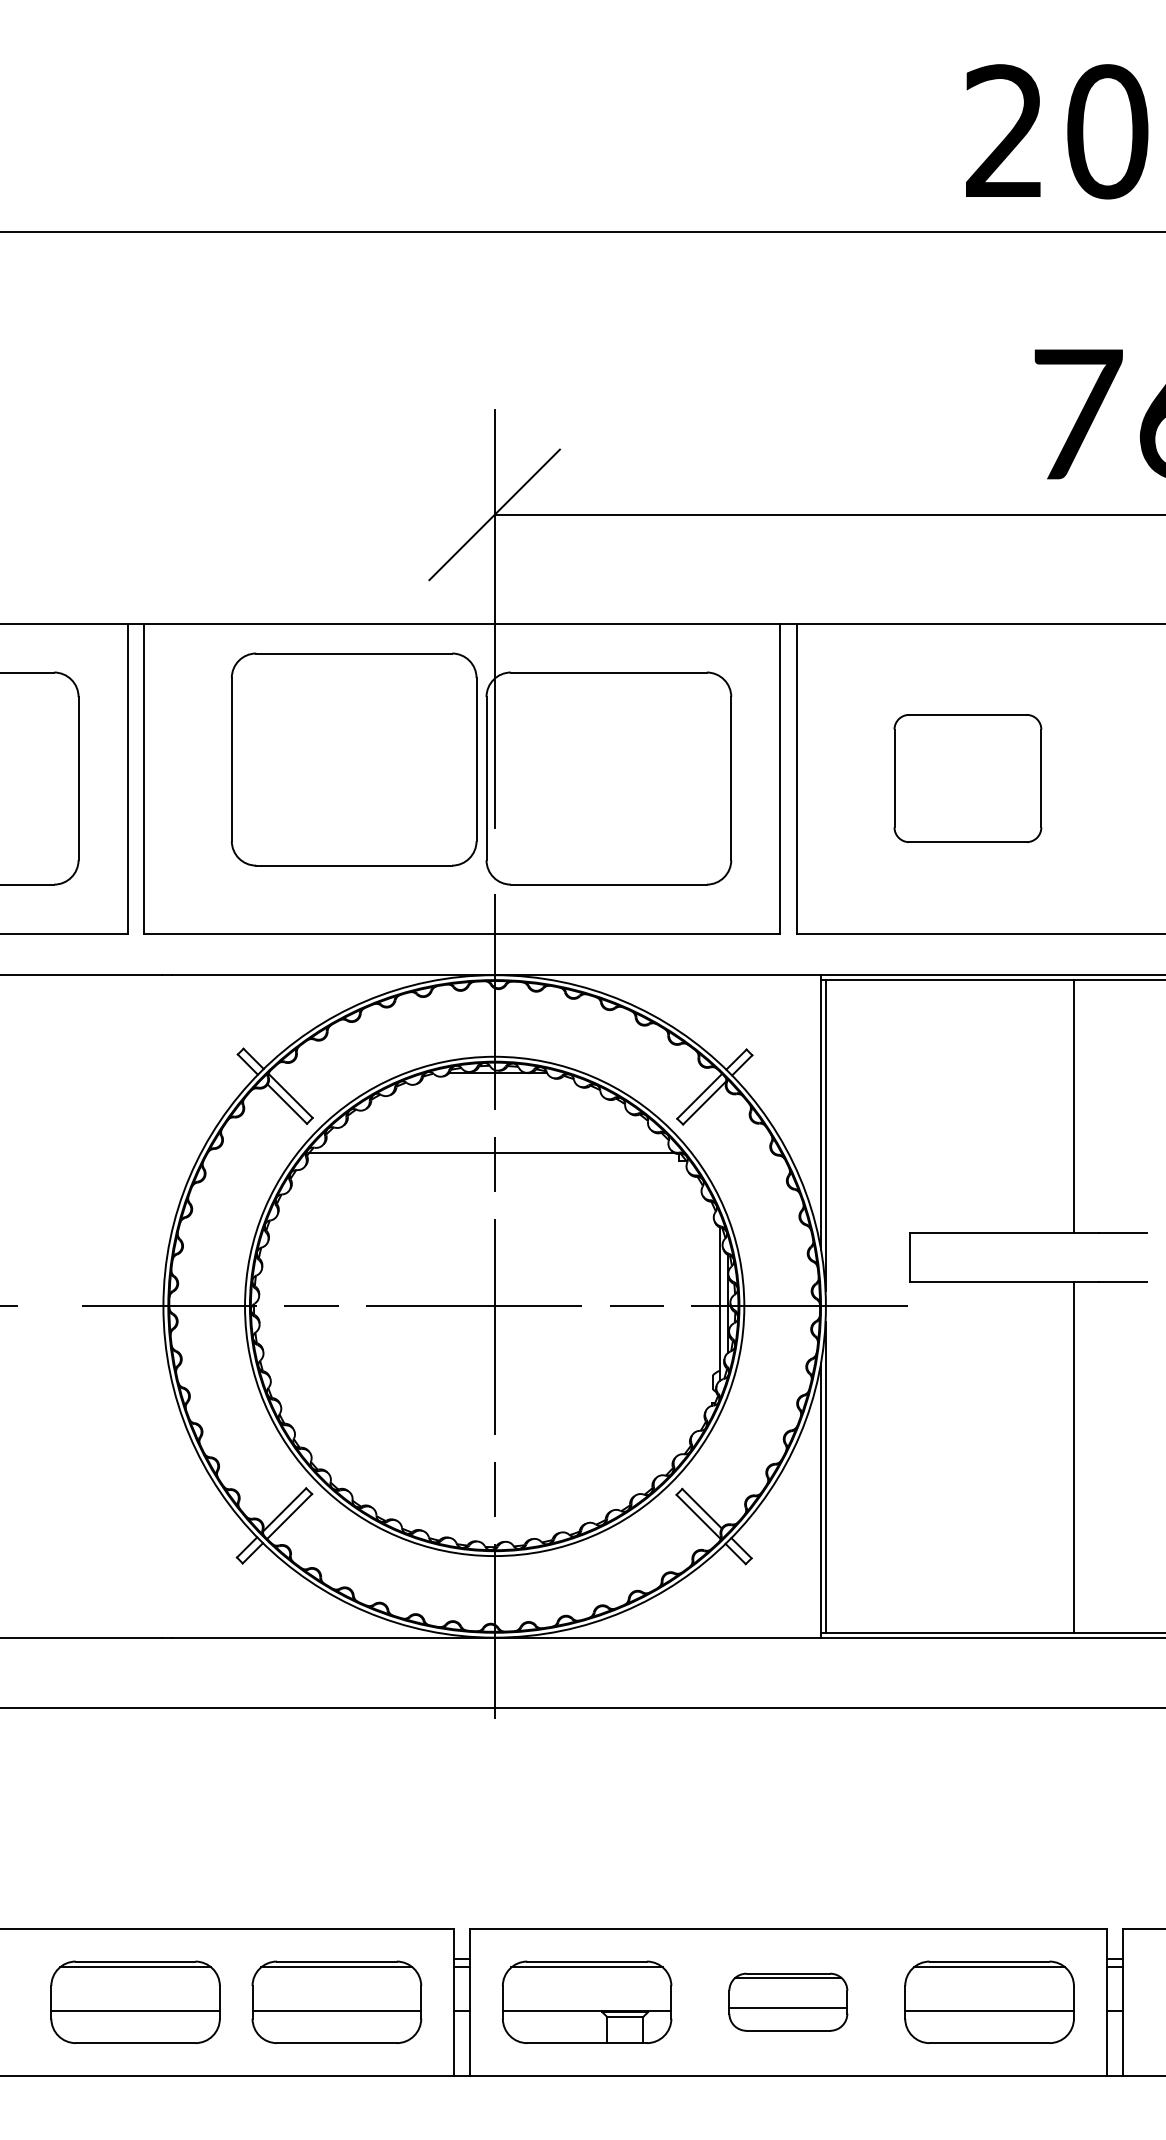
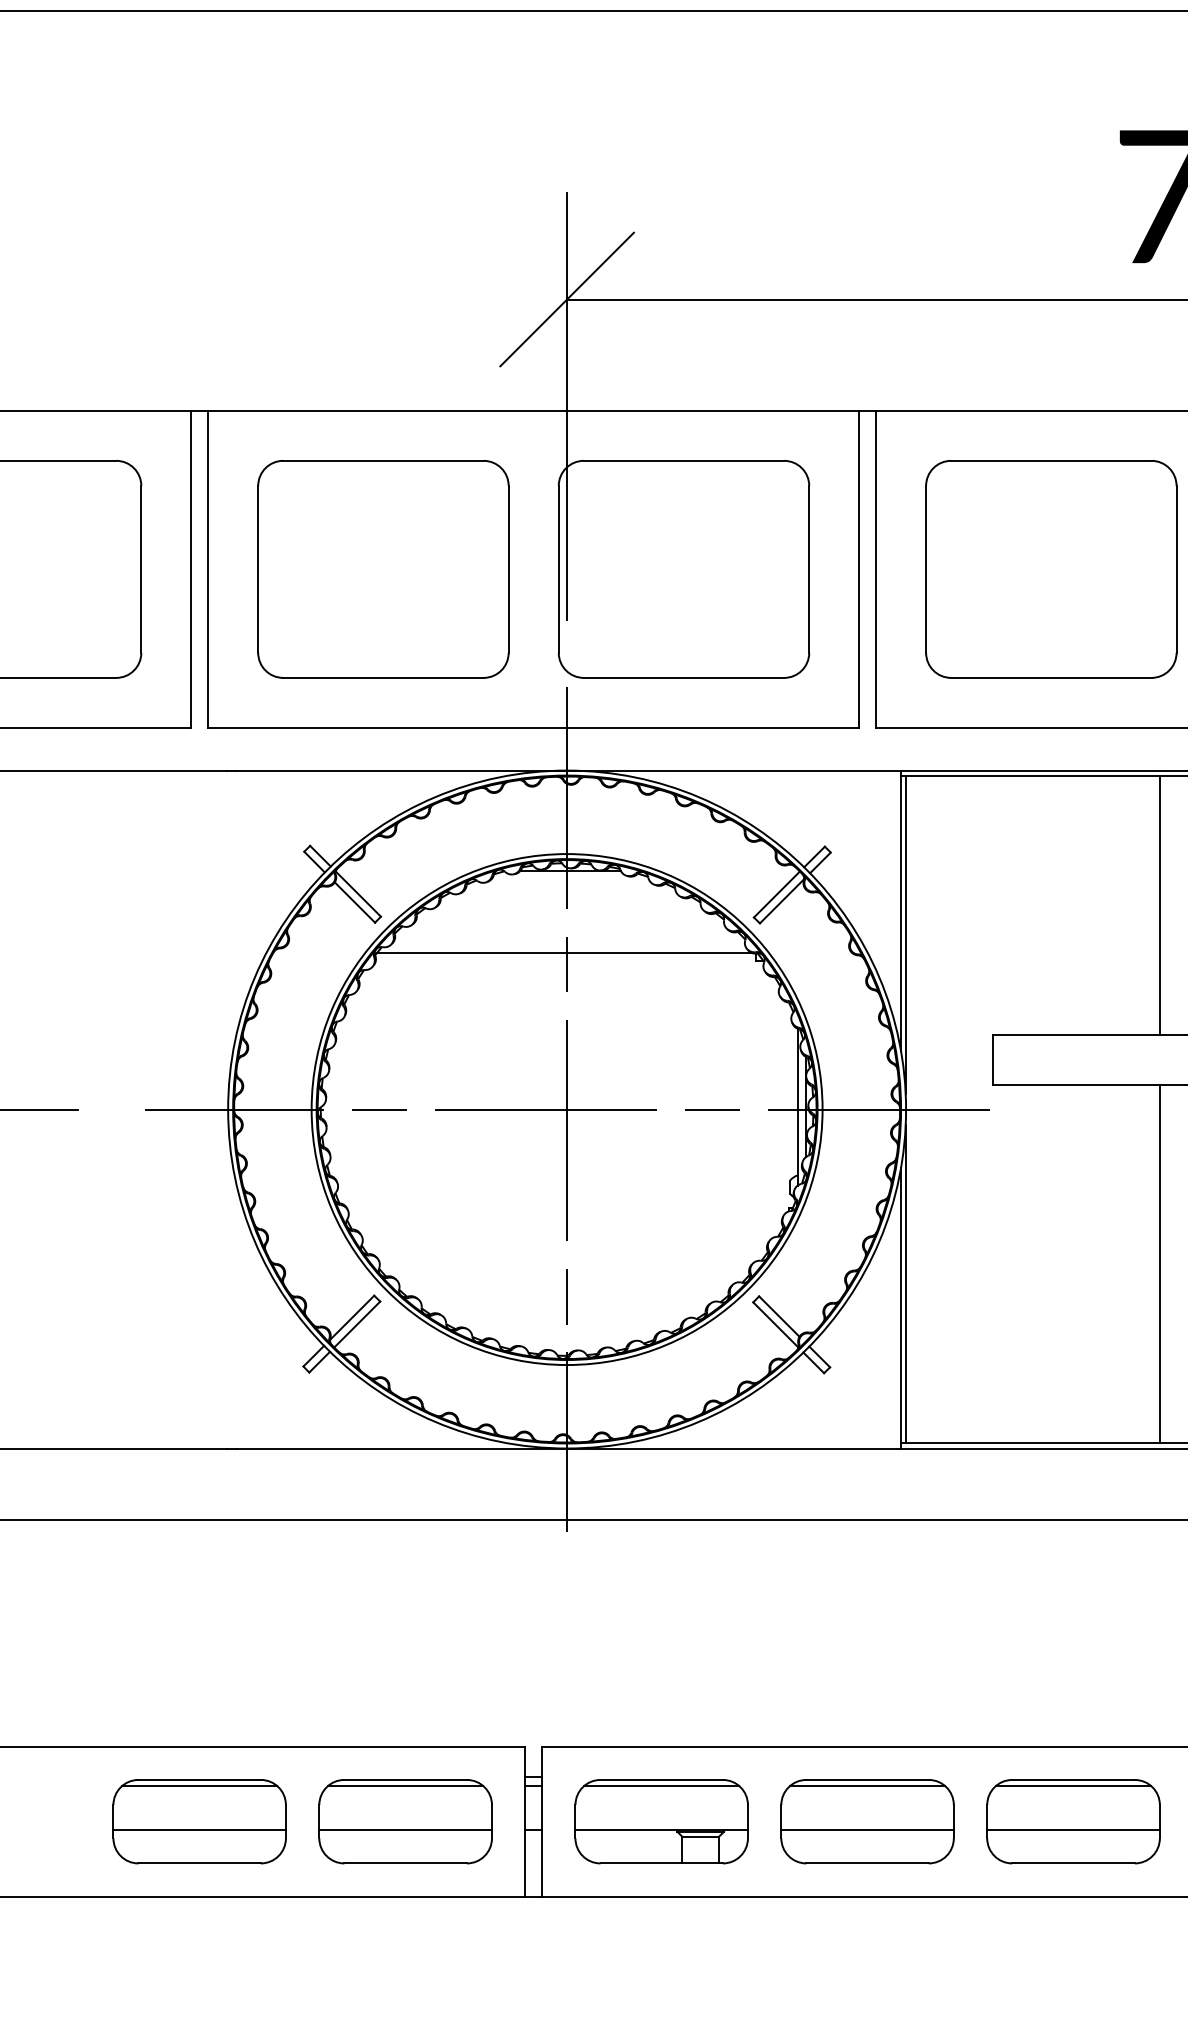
part: (353, 759) -> (382, 569), moved
part: (967, 778) -> (1050, 569), size x1.67
part: (788, 2001) -> (867, 1820), size x1.43

